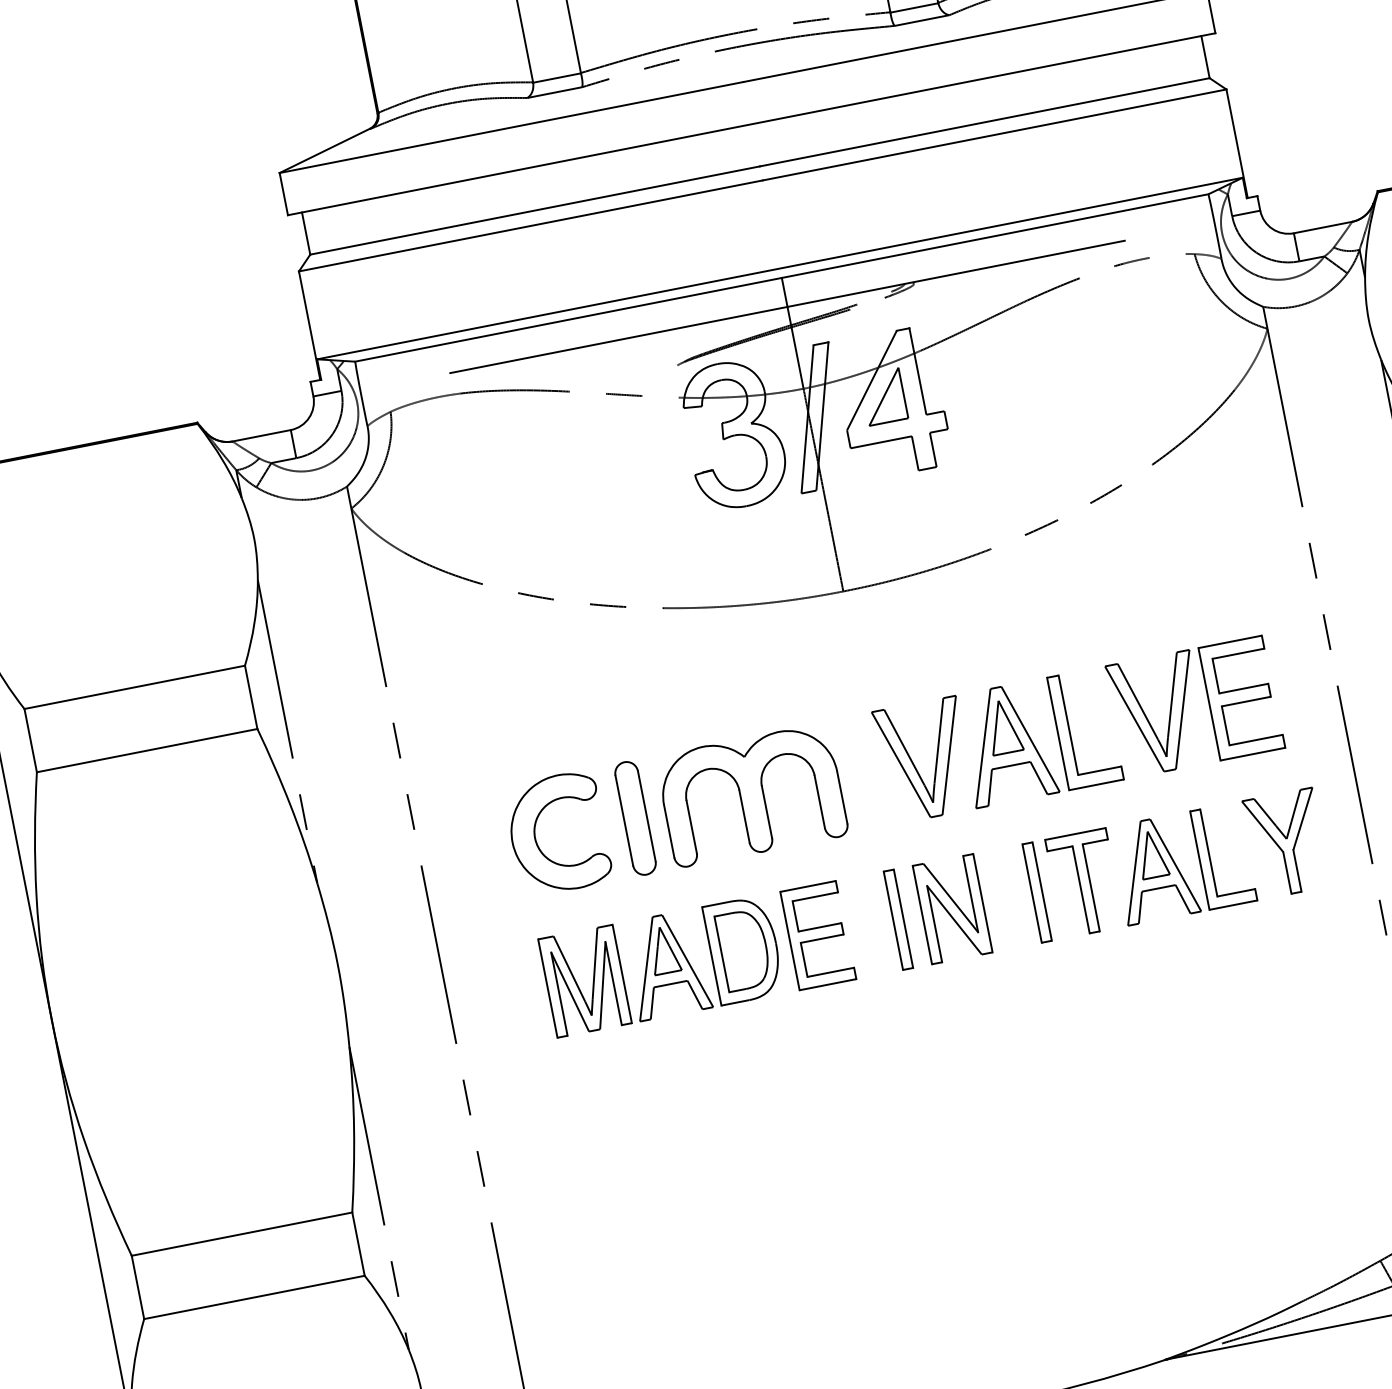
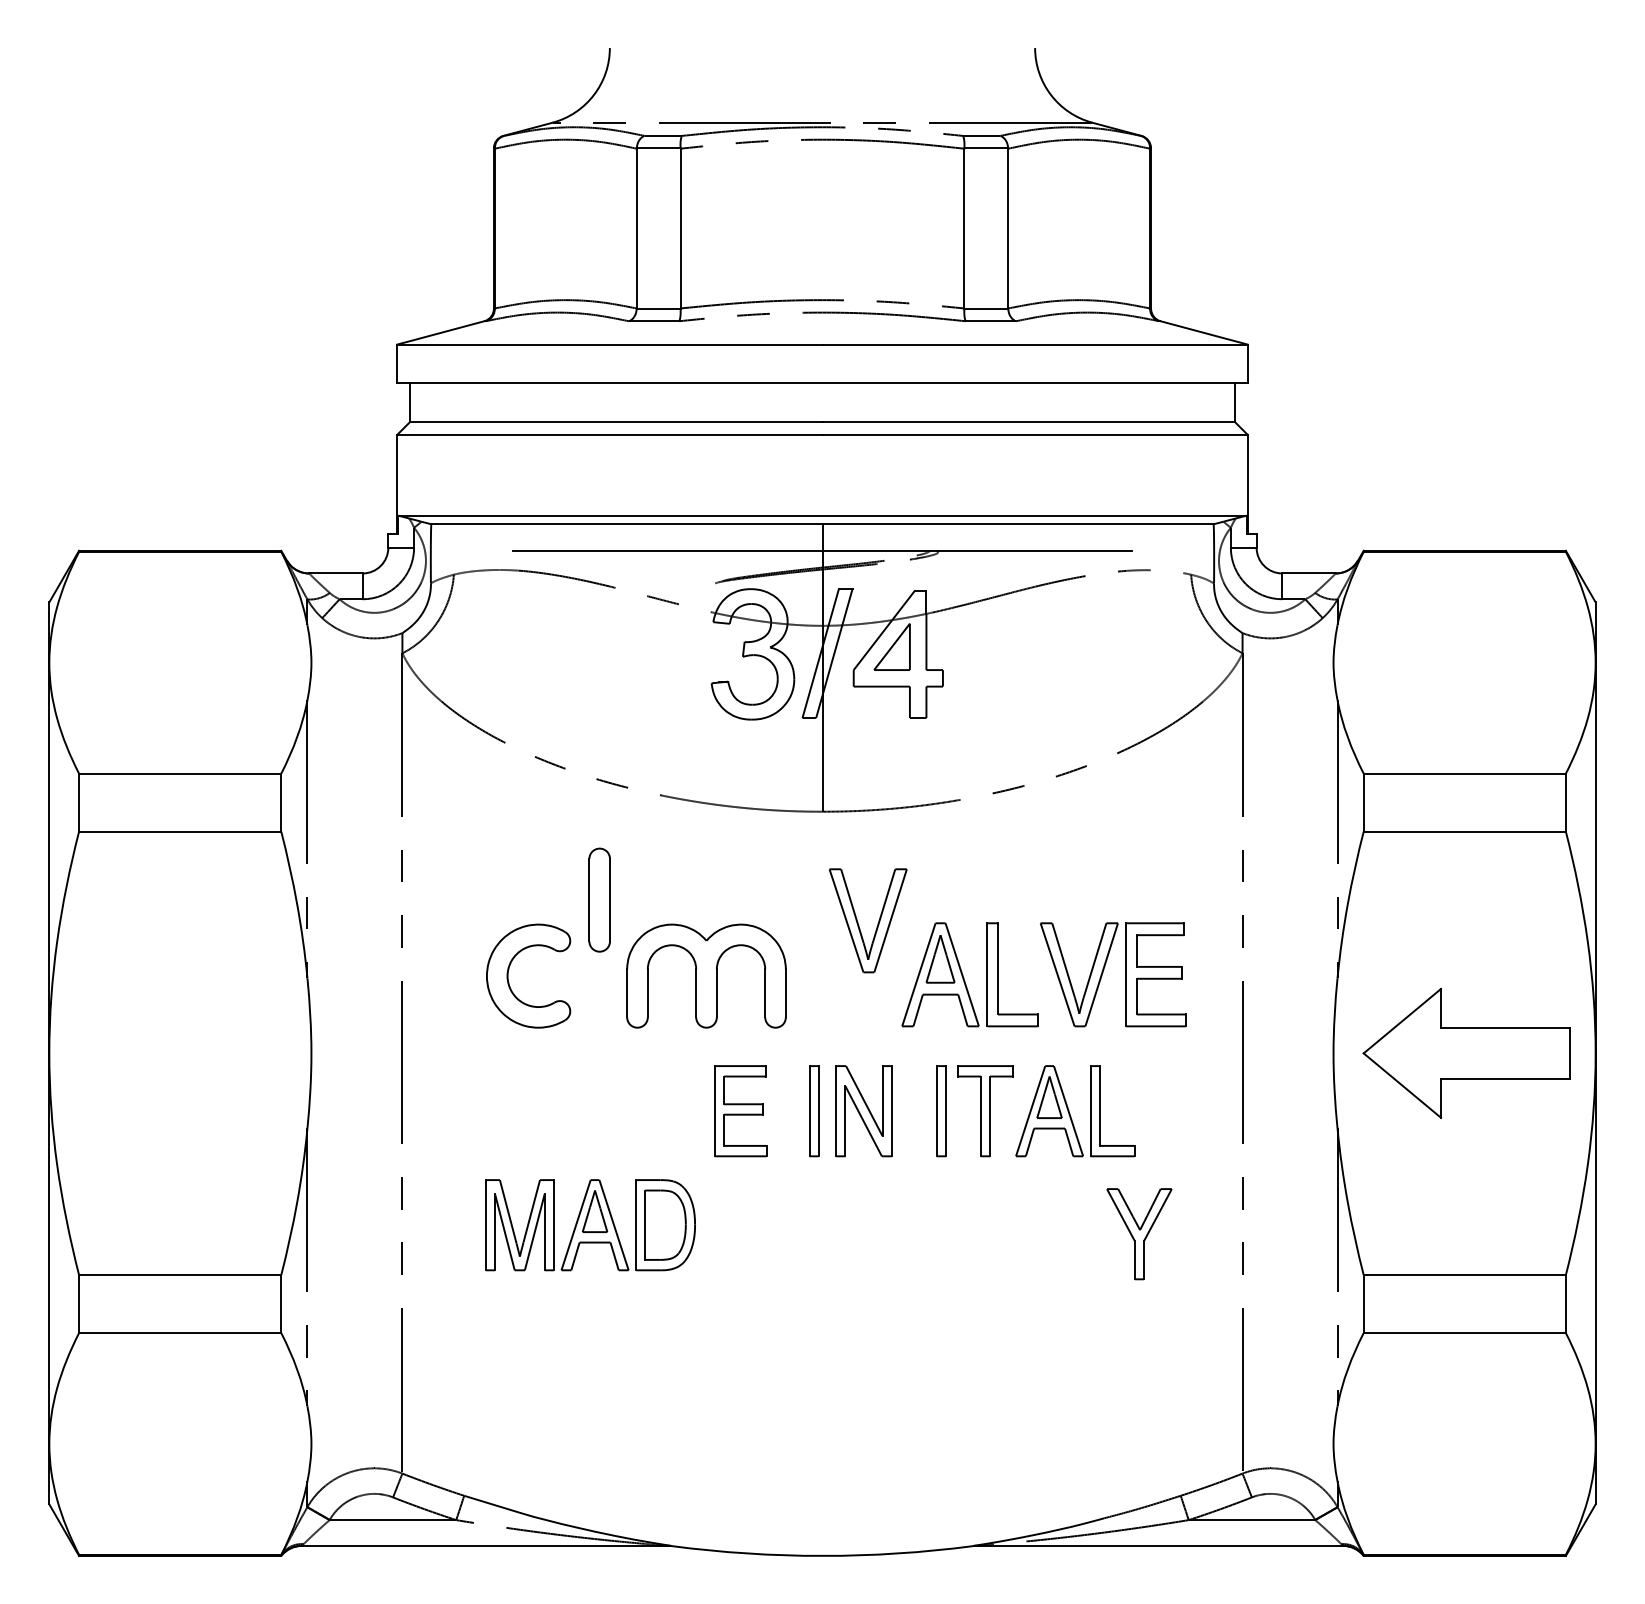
part: (914, 764) -> (858, 922), moved
part: (635, 817) -> (599, 899), moved
part: (1286, 843) -> (1139, 1234), moved
part: (662, 966) -> (590, 1225), moved

